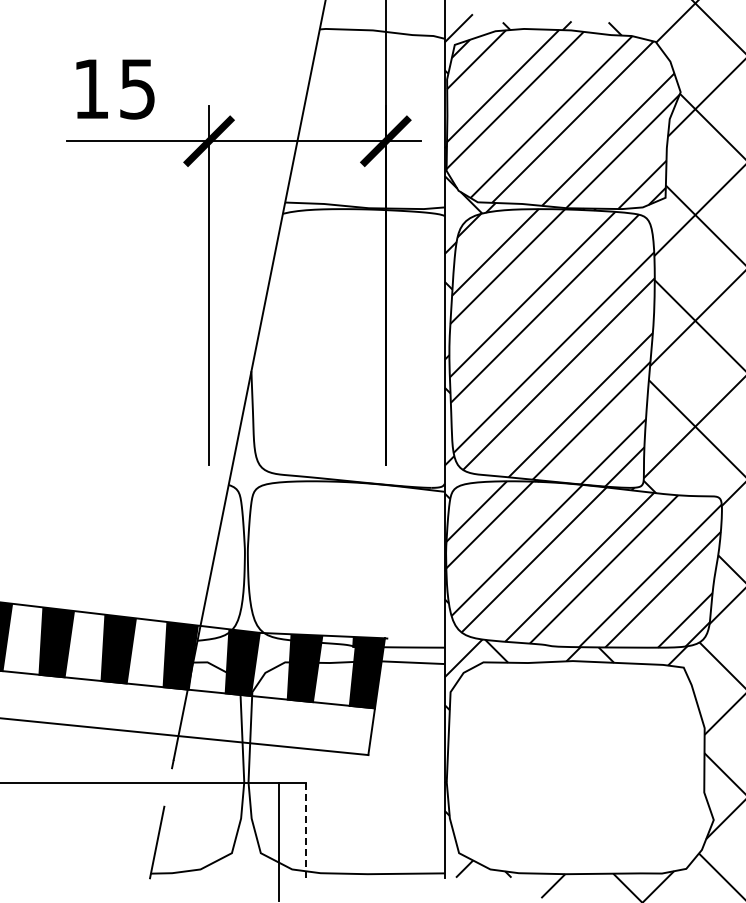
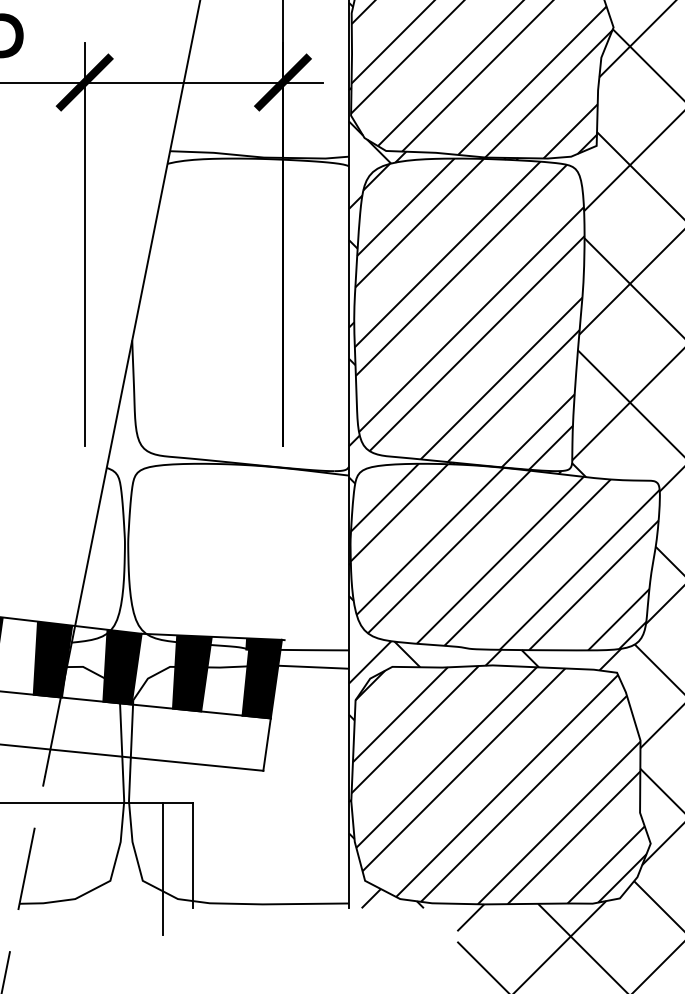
hatch: (578, 767) -> (499, 784), added
line: (305, 830) -> (192, 855), dashed -> solid

